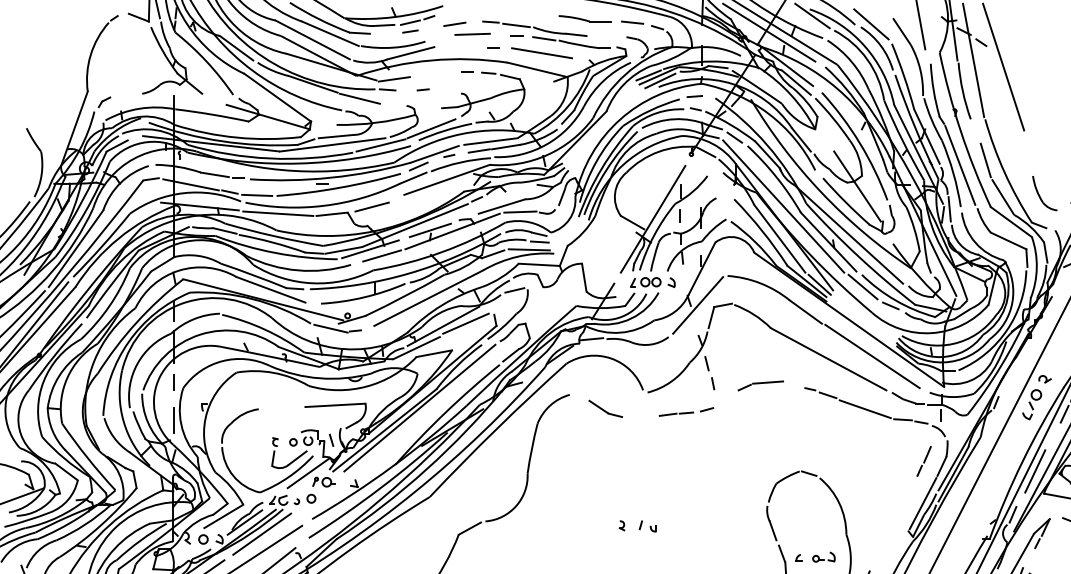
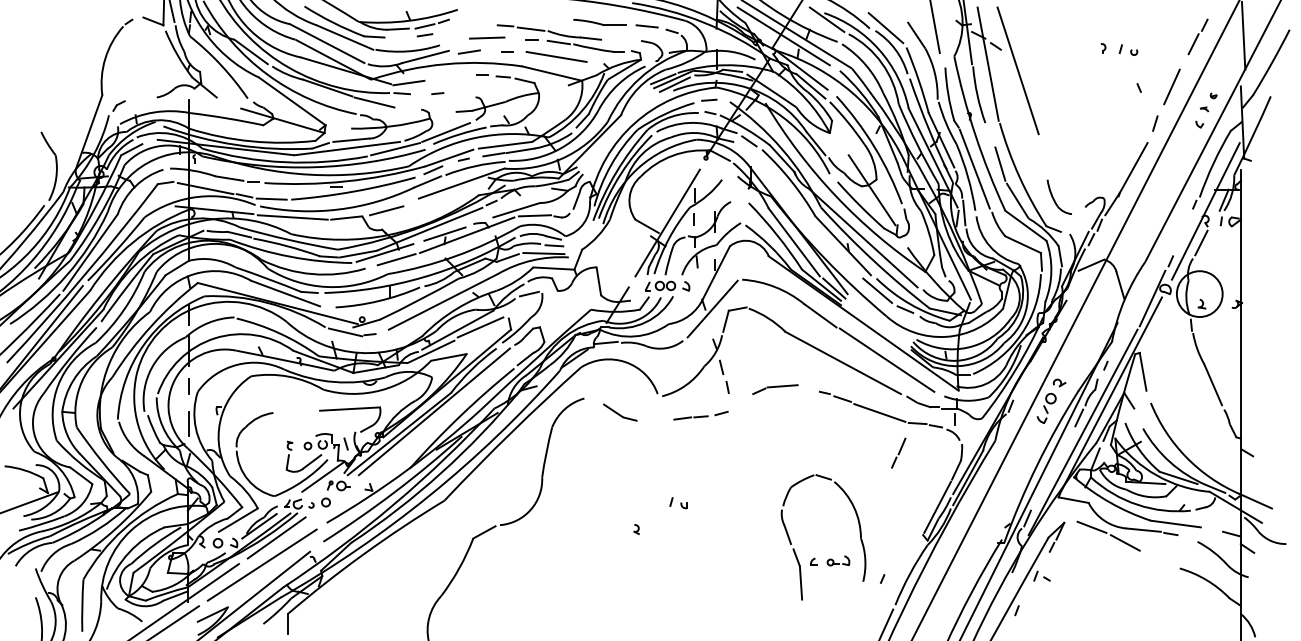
line: (454, 23) -> (469, 51), moved
line: (782, 206) -> (797, 210), removed
line: (923, 460) -> (898, 452), moved
line: (1034, 471) -> (1049, 475), removed
part: (647, 526) -> (678, 503), moved

